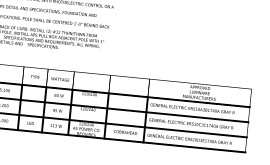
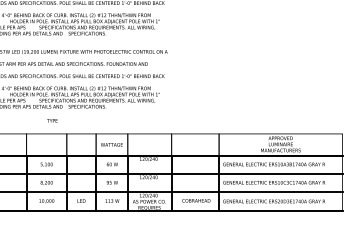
text: (35, 76) -> (52, 120), moved

